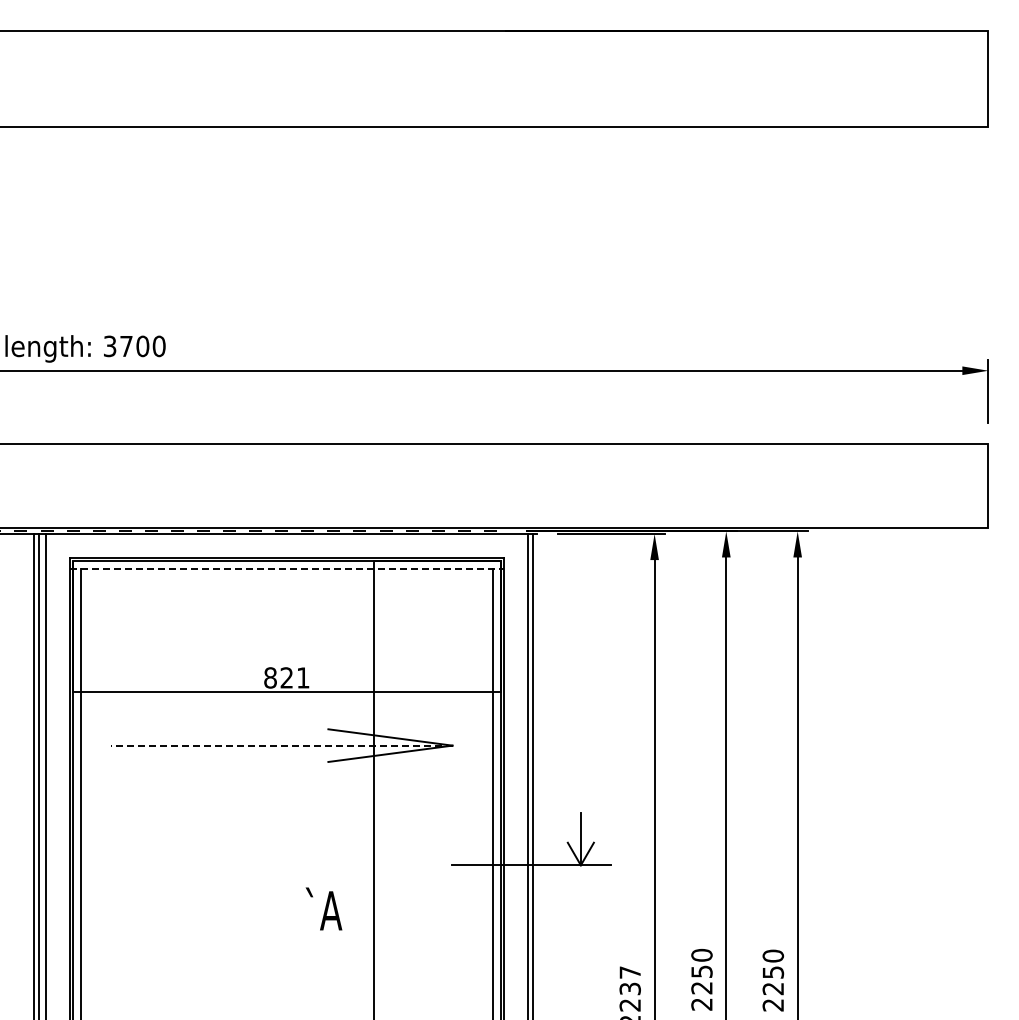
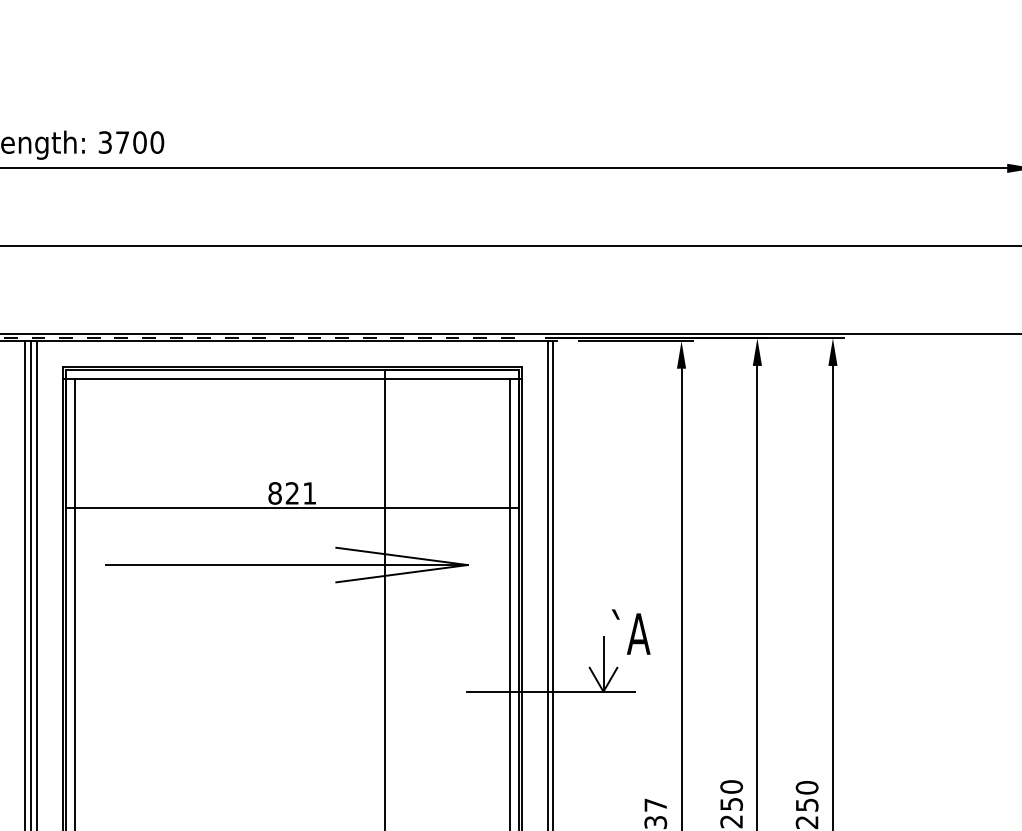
line: (287, 569) -> (293, 378), dashed -> solid
line: (281, 745) -> (286, 564), dashed -> solid
text: (323, 908) -> (630, 631), moved

